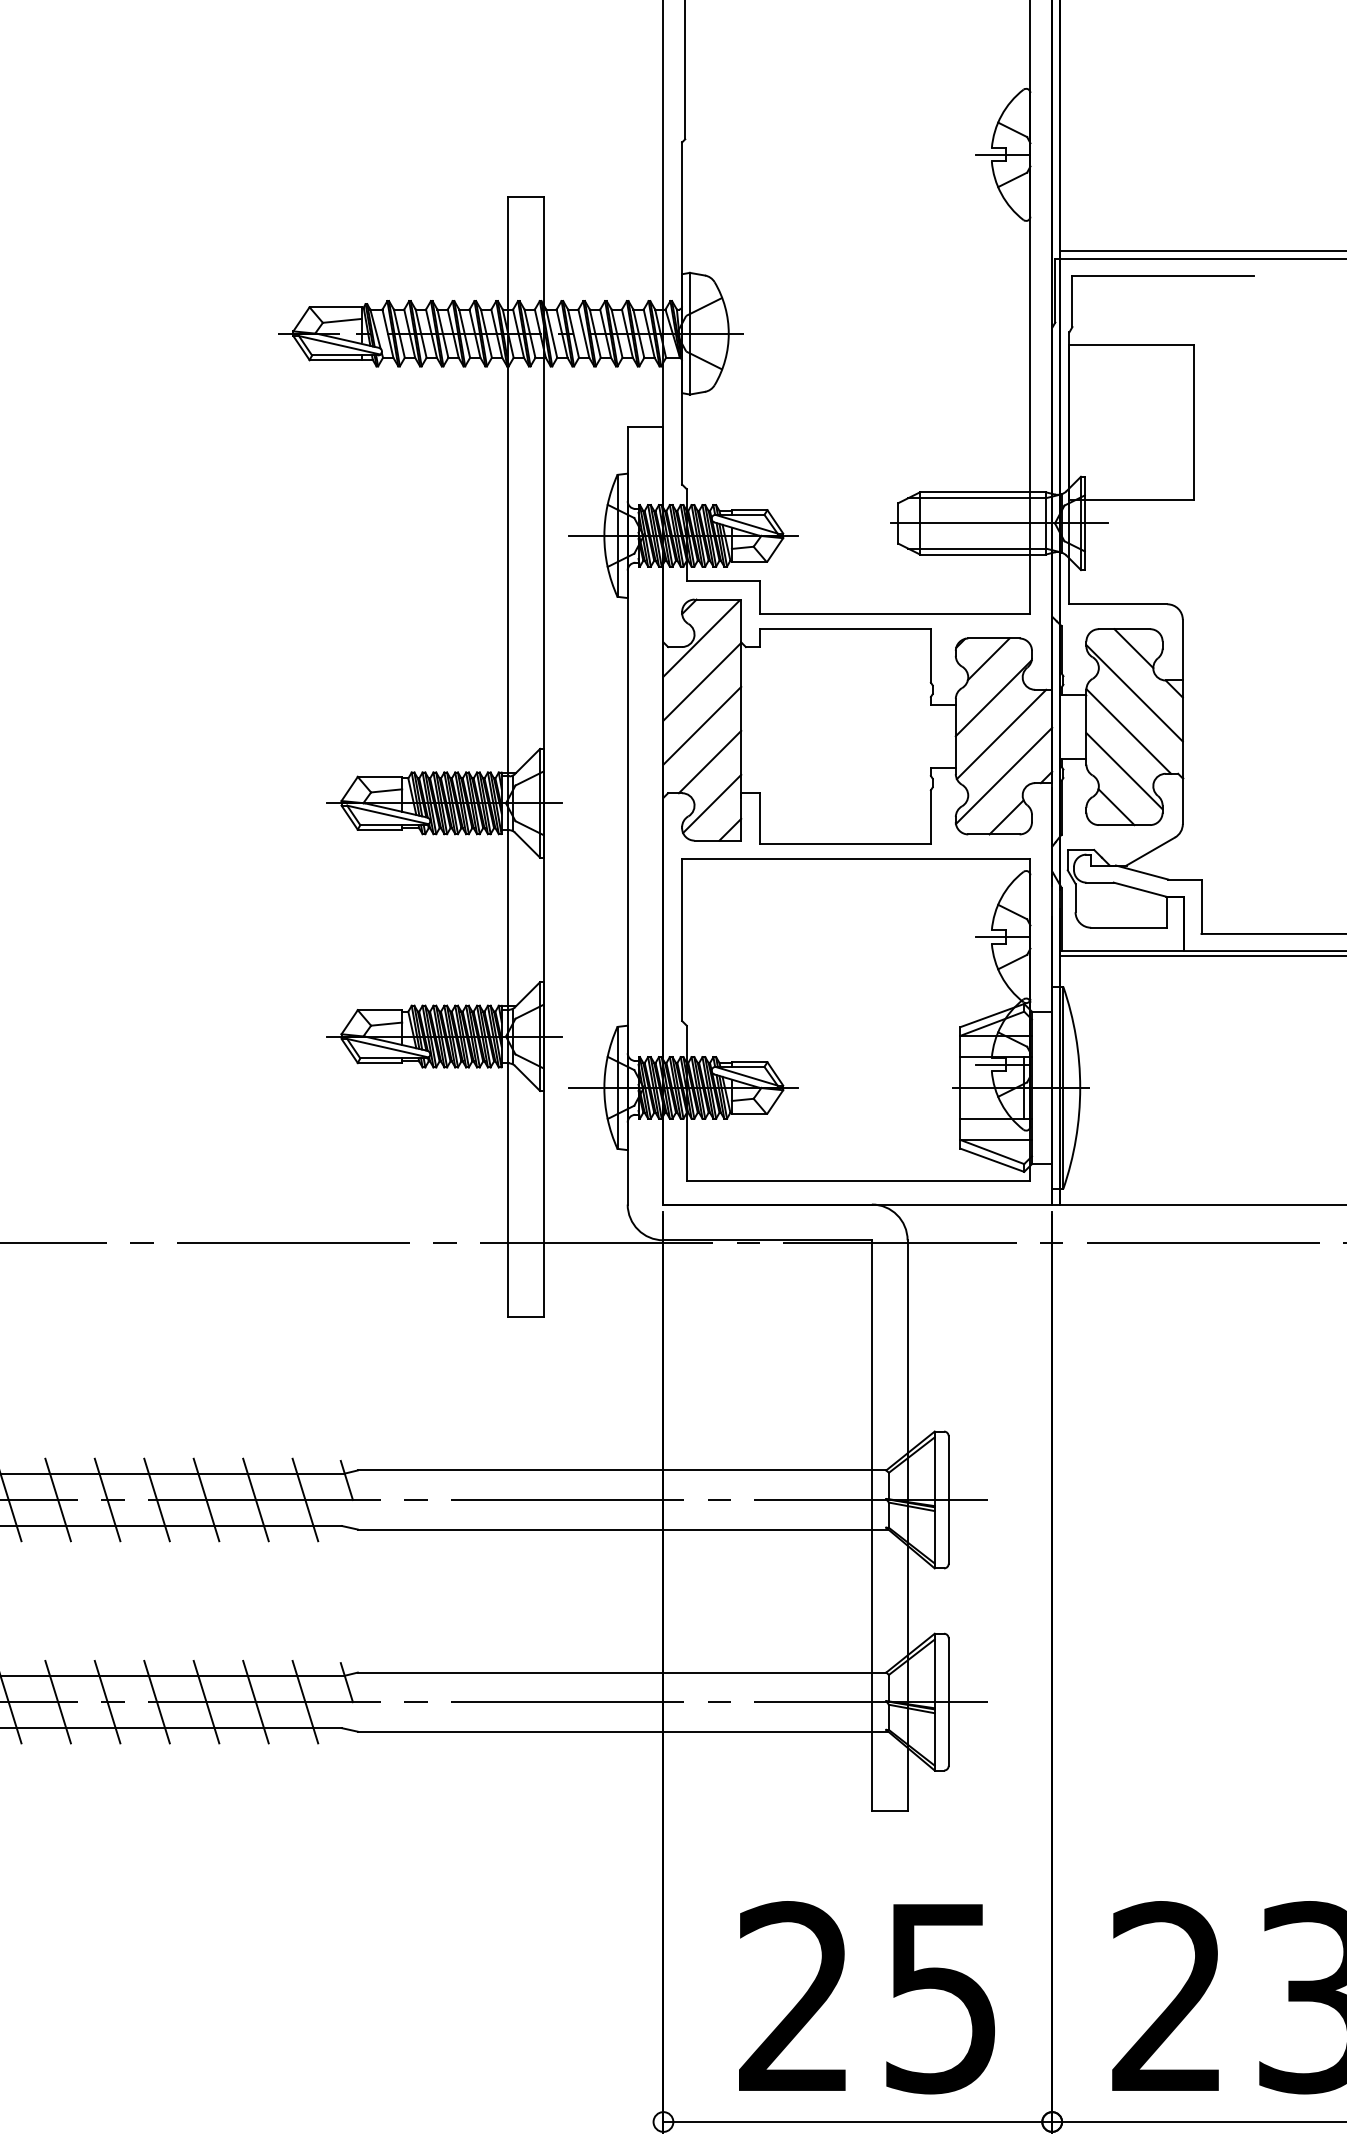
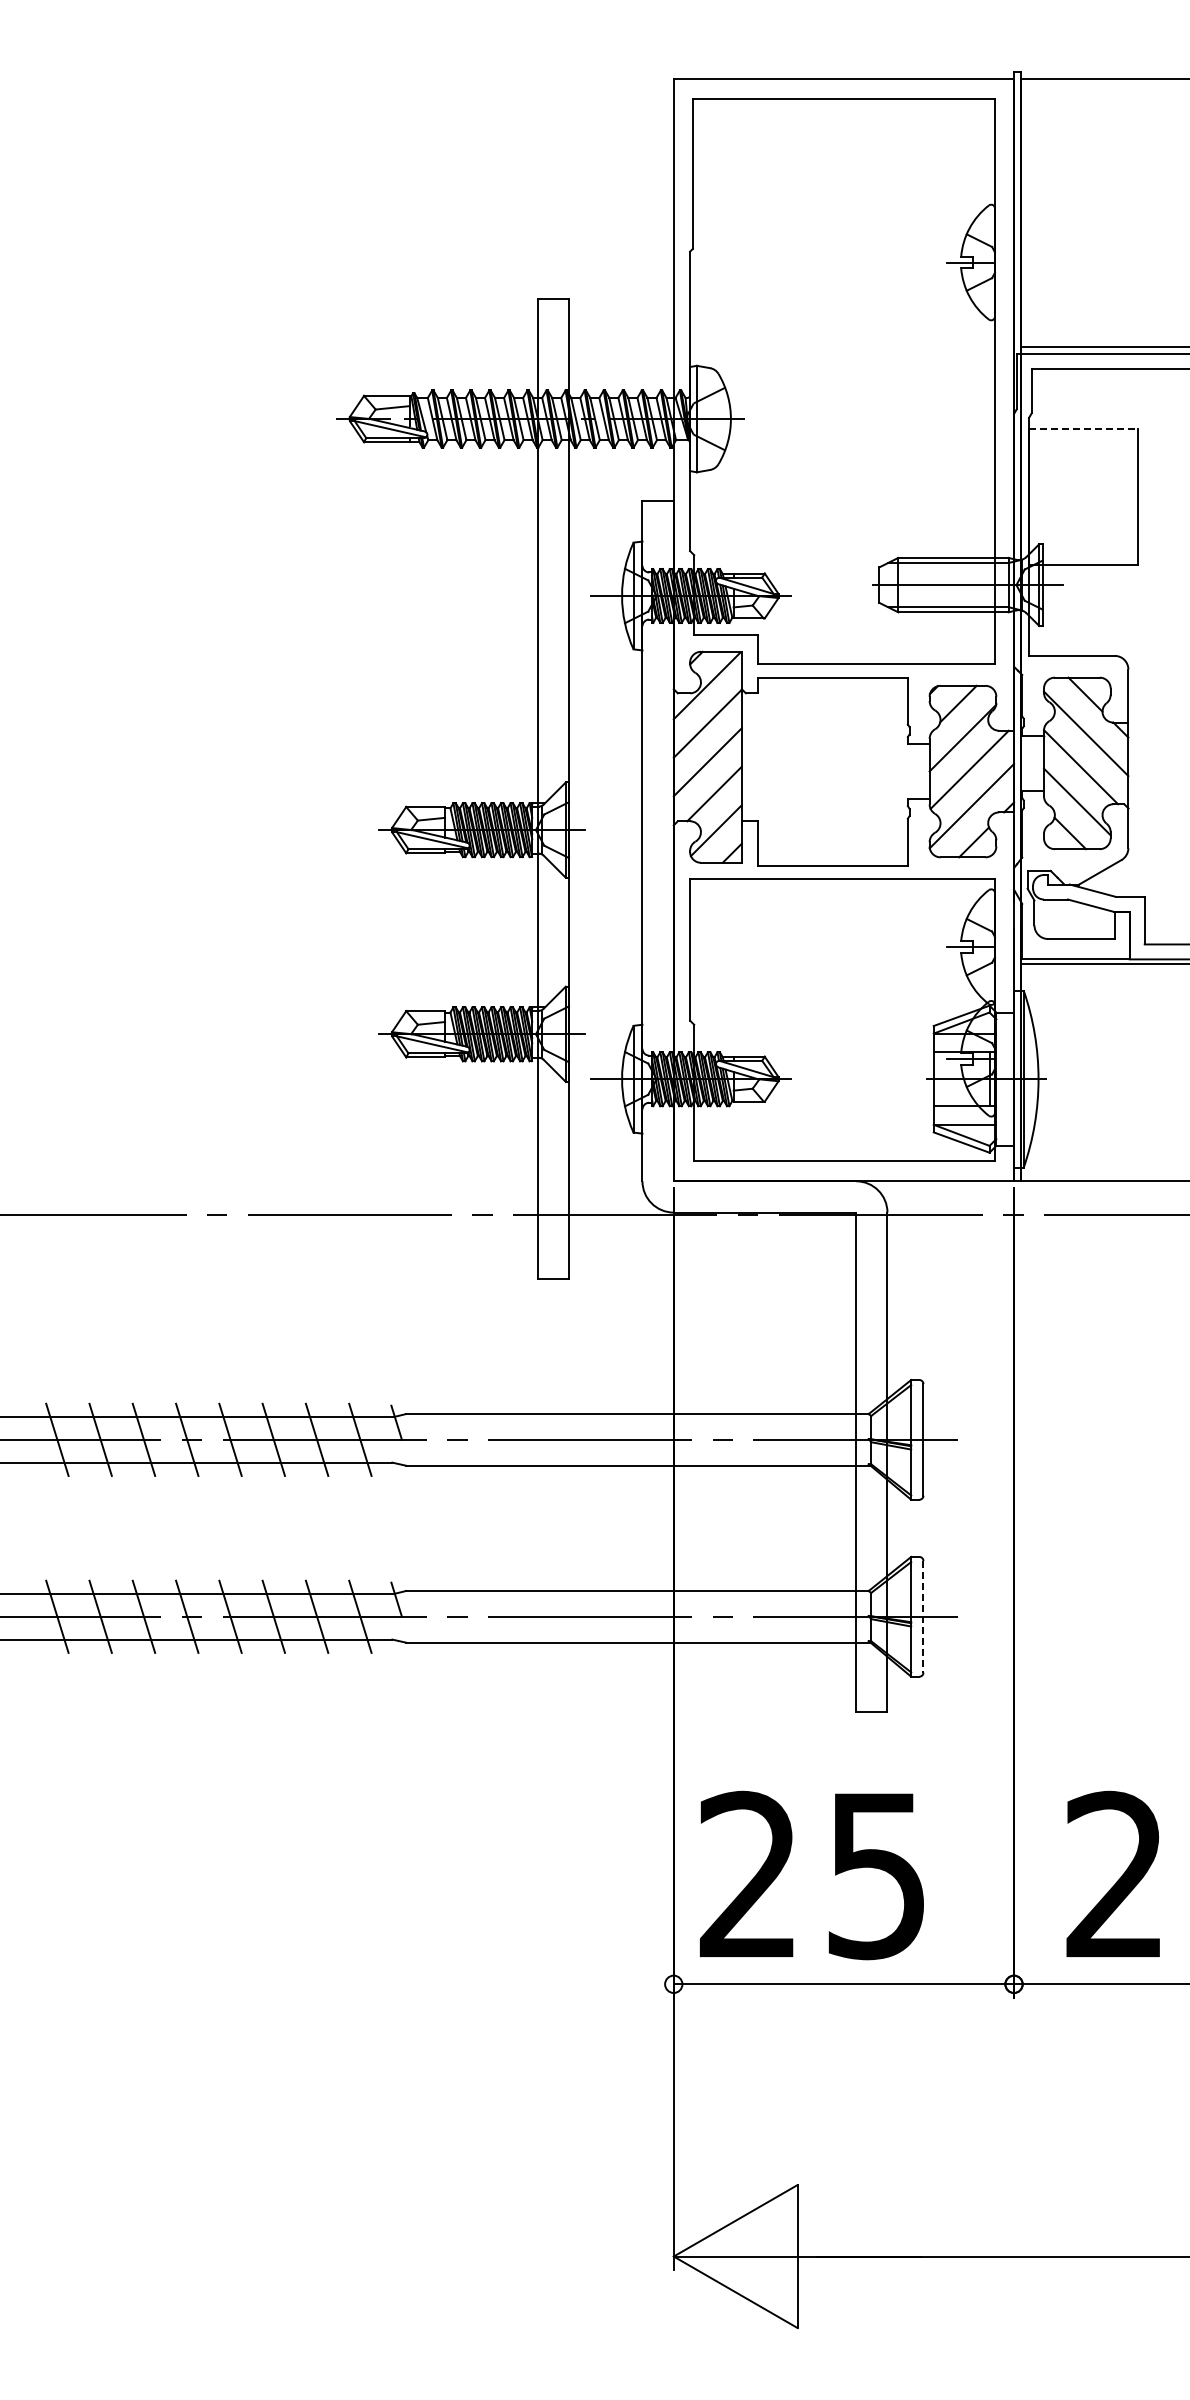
line: (1131, 344) -> (1083, 428), solid -> dashed
line: (948, 1701) -> (923, 1616), solid -> dashed
text: (866, 1997) -> (811, 1875), moved

